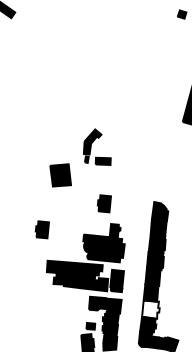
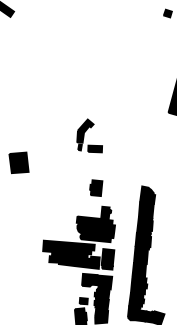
part: (60, 175) -> (18, 162), moved
part: (41, 229) -> (38, 211), removed
fill: (150, 309) -> (138, 285), added

